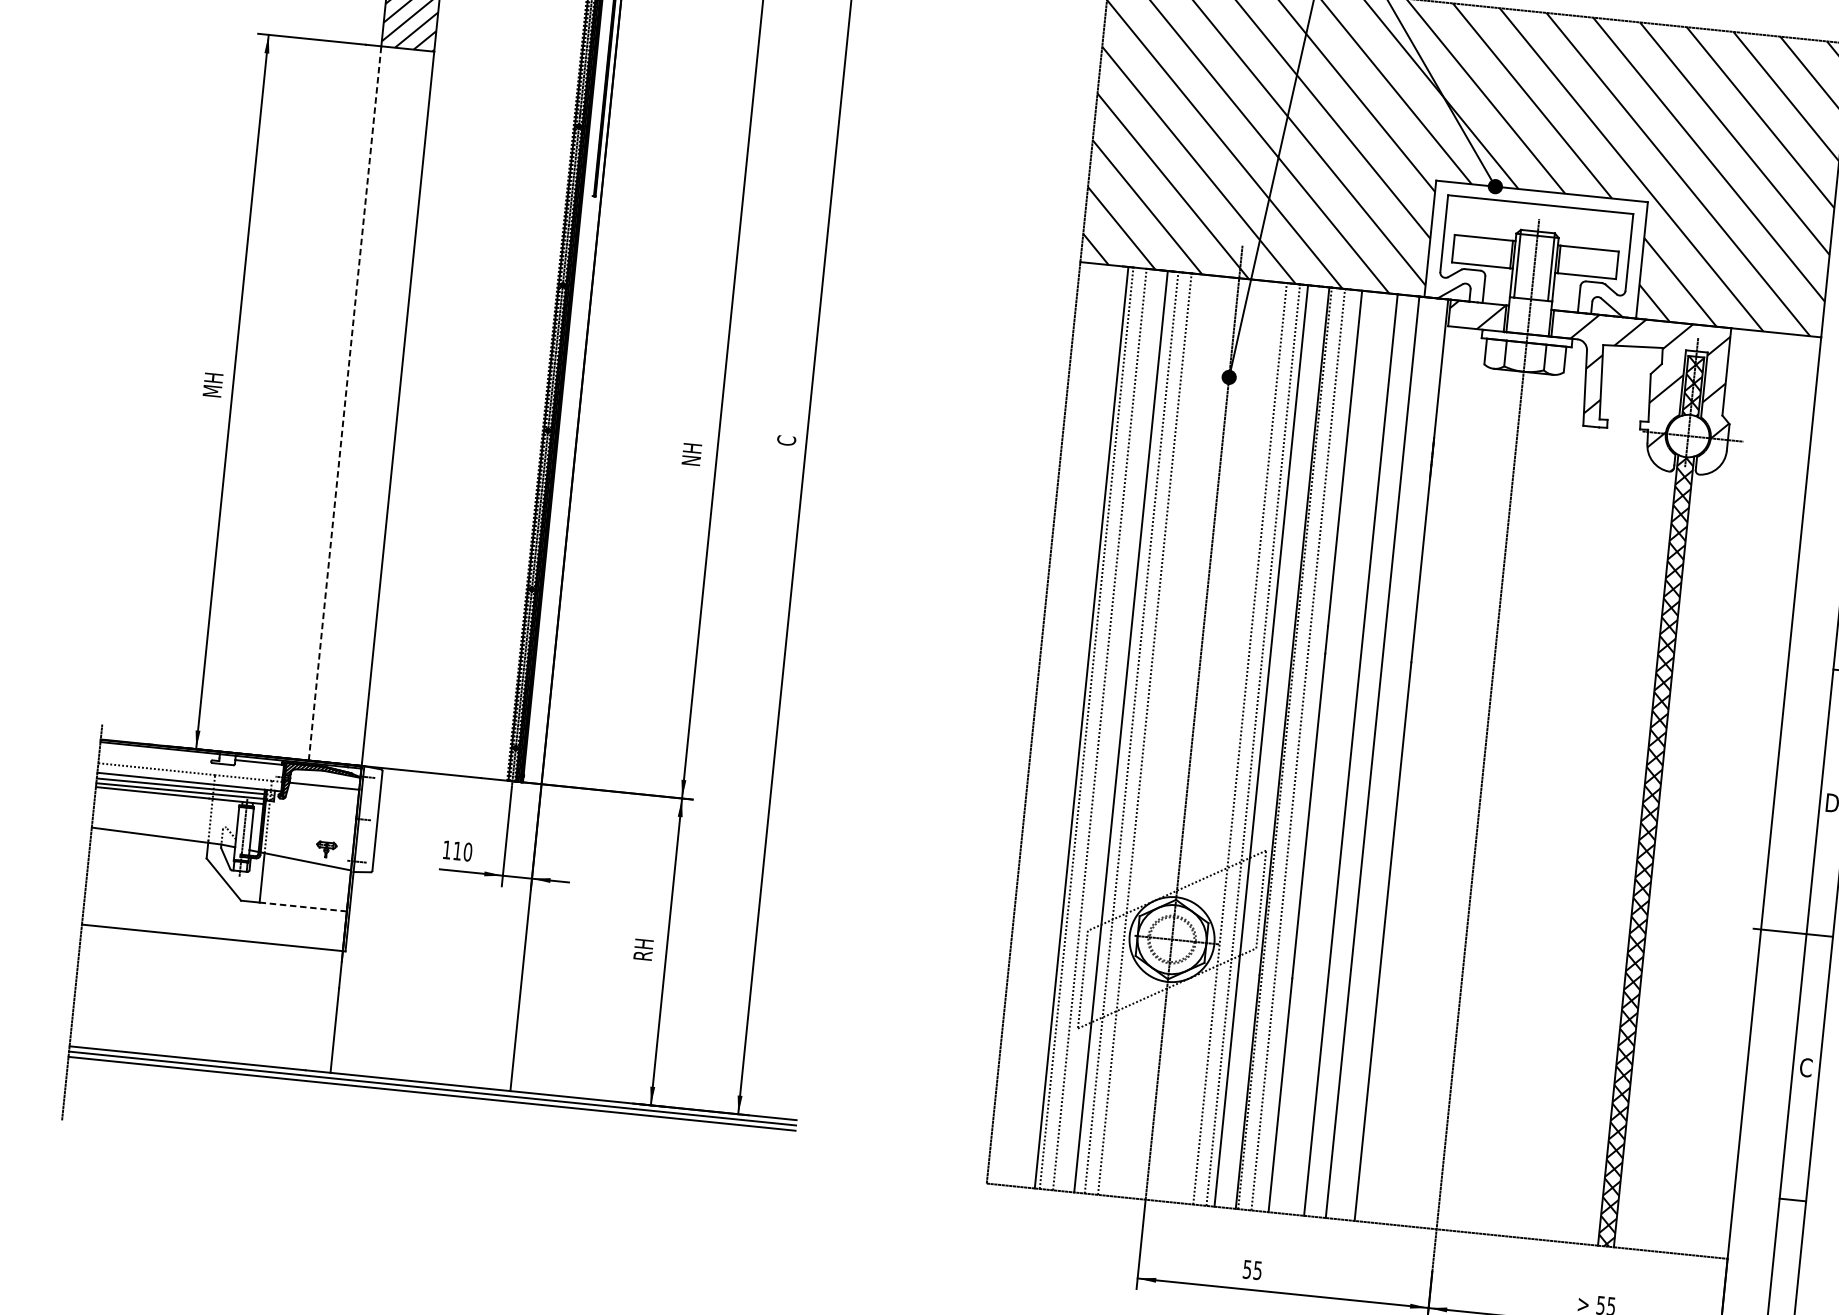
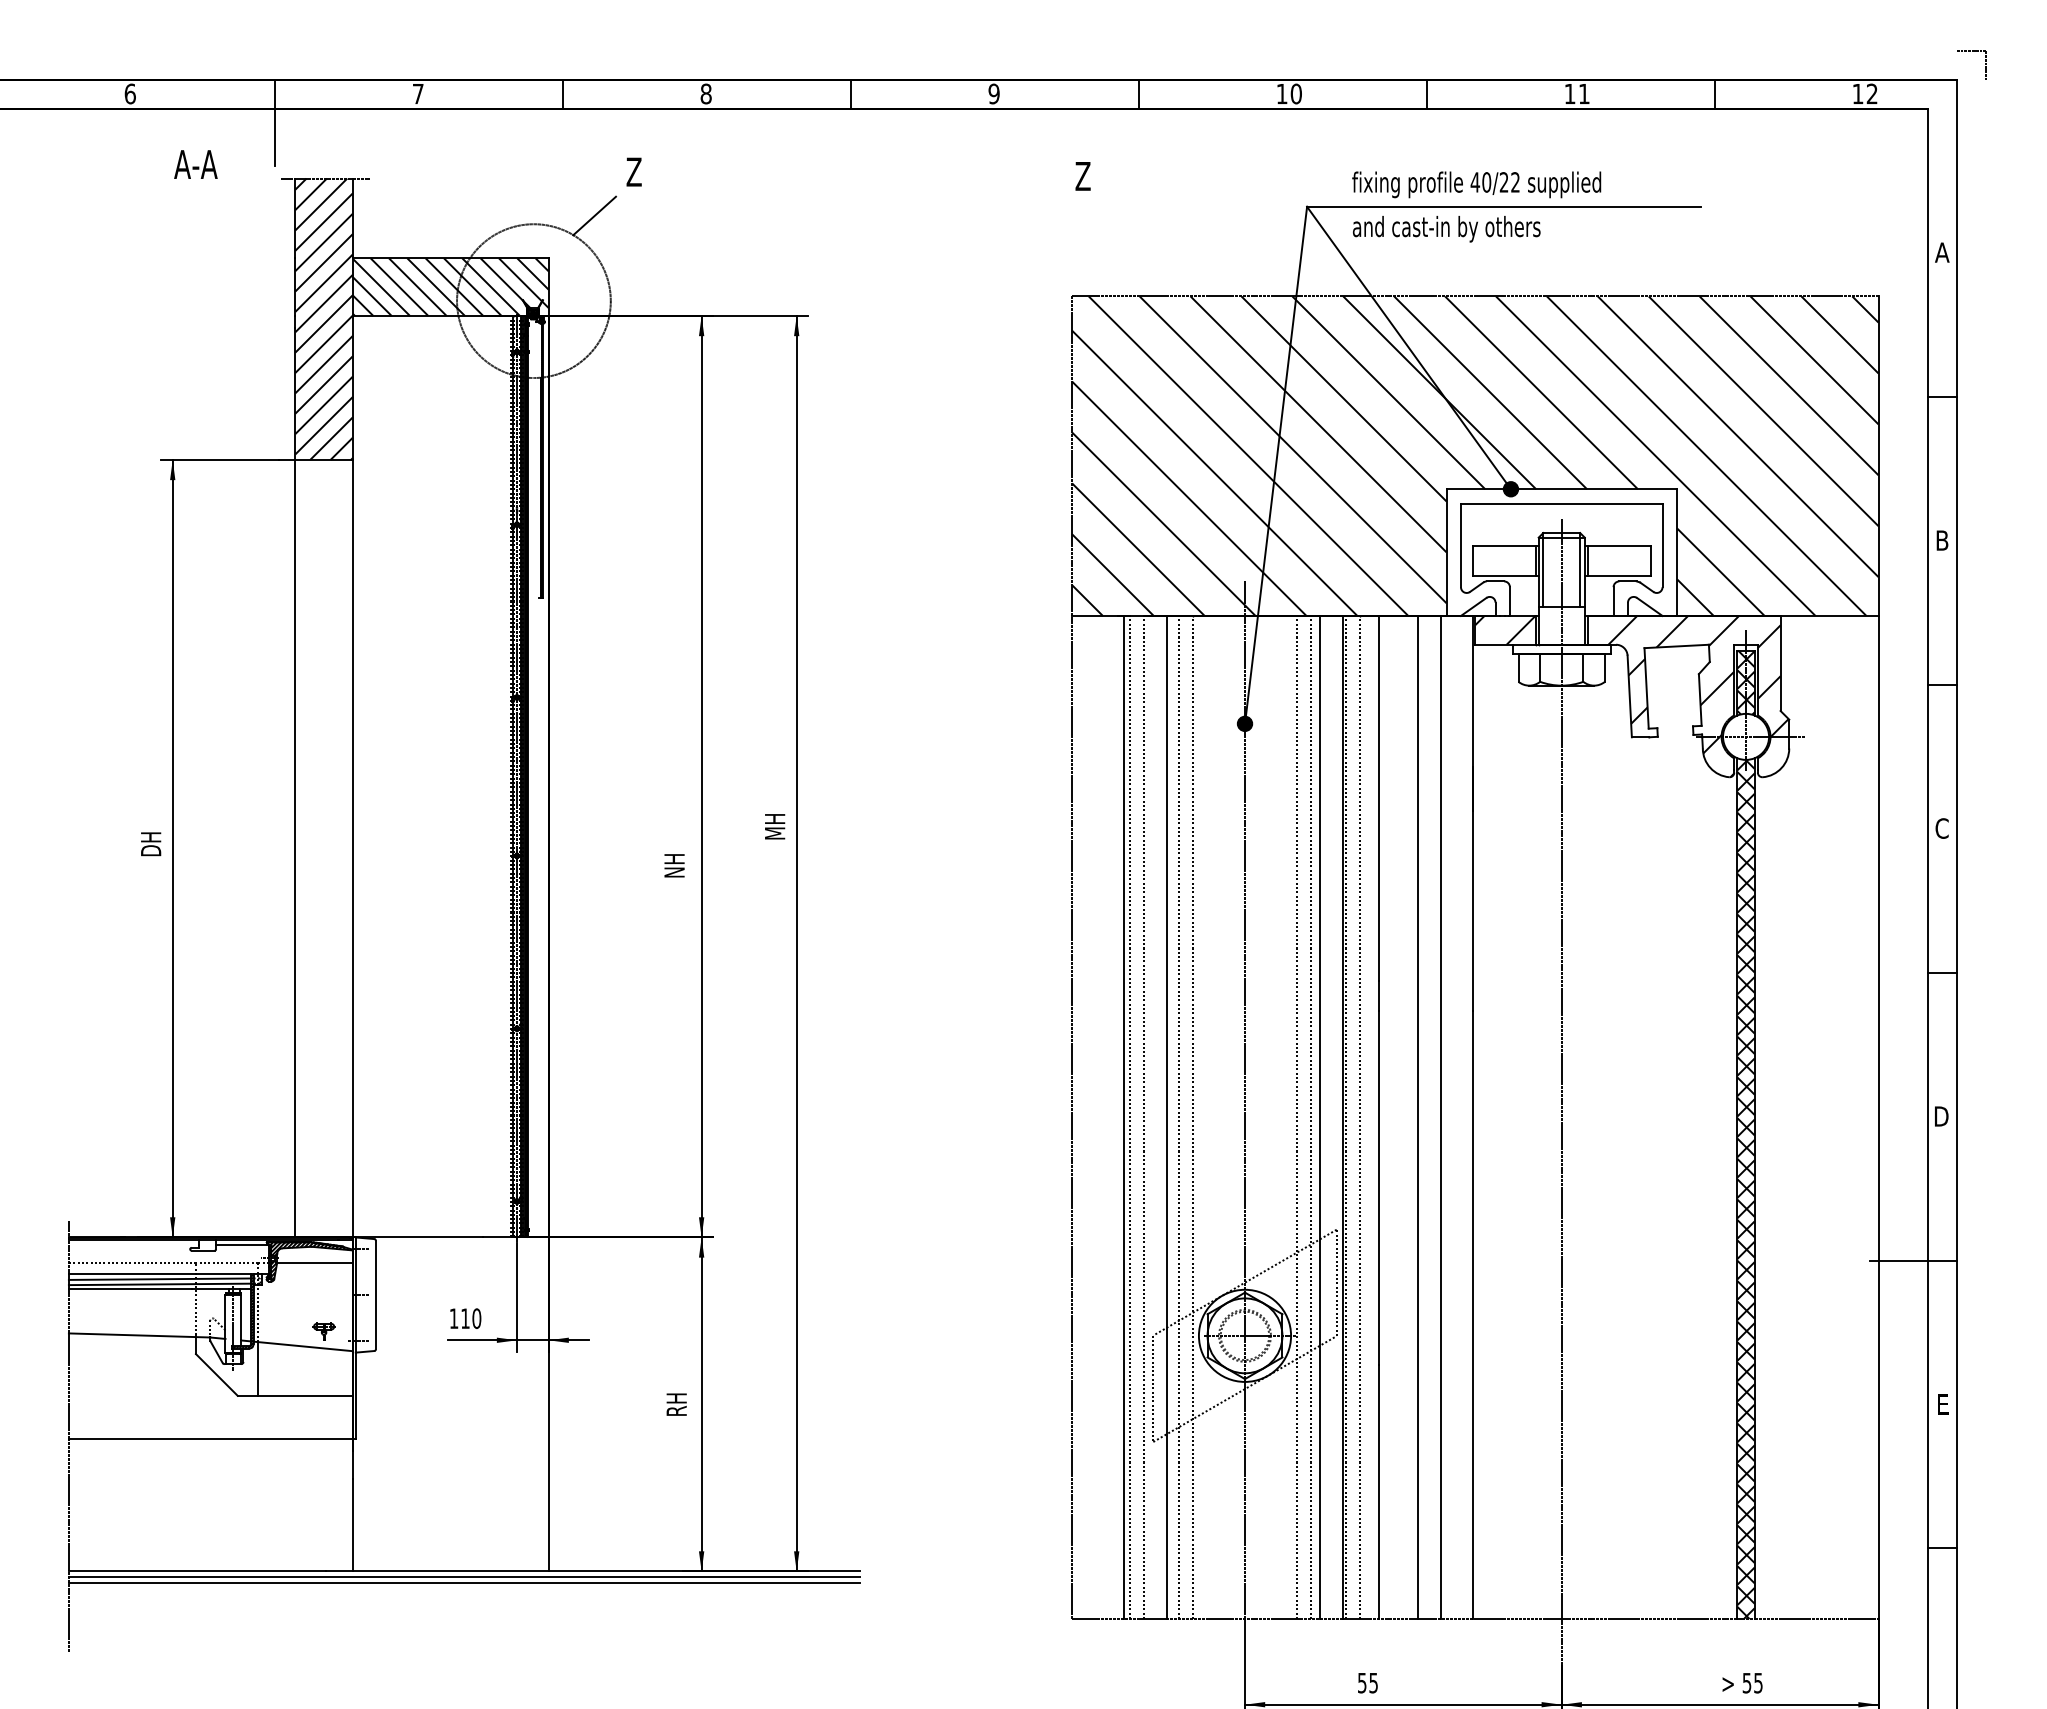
text: (213, 384) -> (151, 842), MH -> DH
line: (345, 403) -> (295, 848), dashed -> solid
text: (787, 430) -> (774, 829), C -> MH
line: (303, 906) -> (305, 1395), dashed -> solid
text: (1805, 1067) -> (1941, 1404), C -> E

